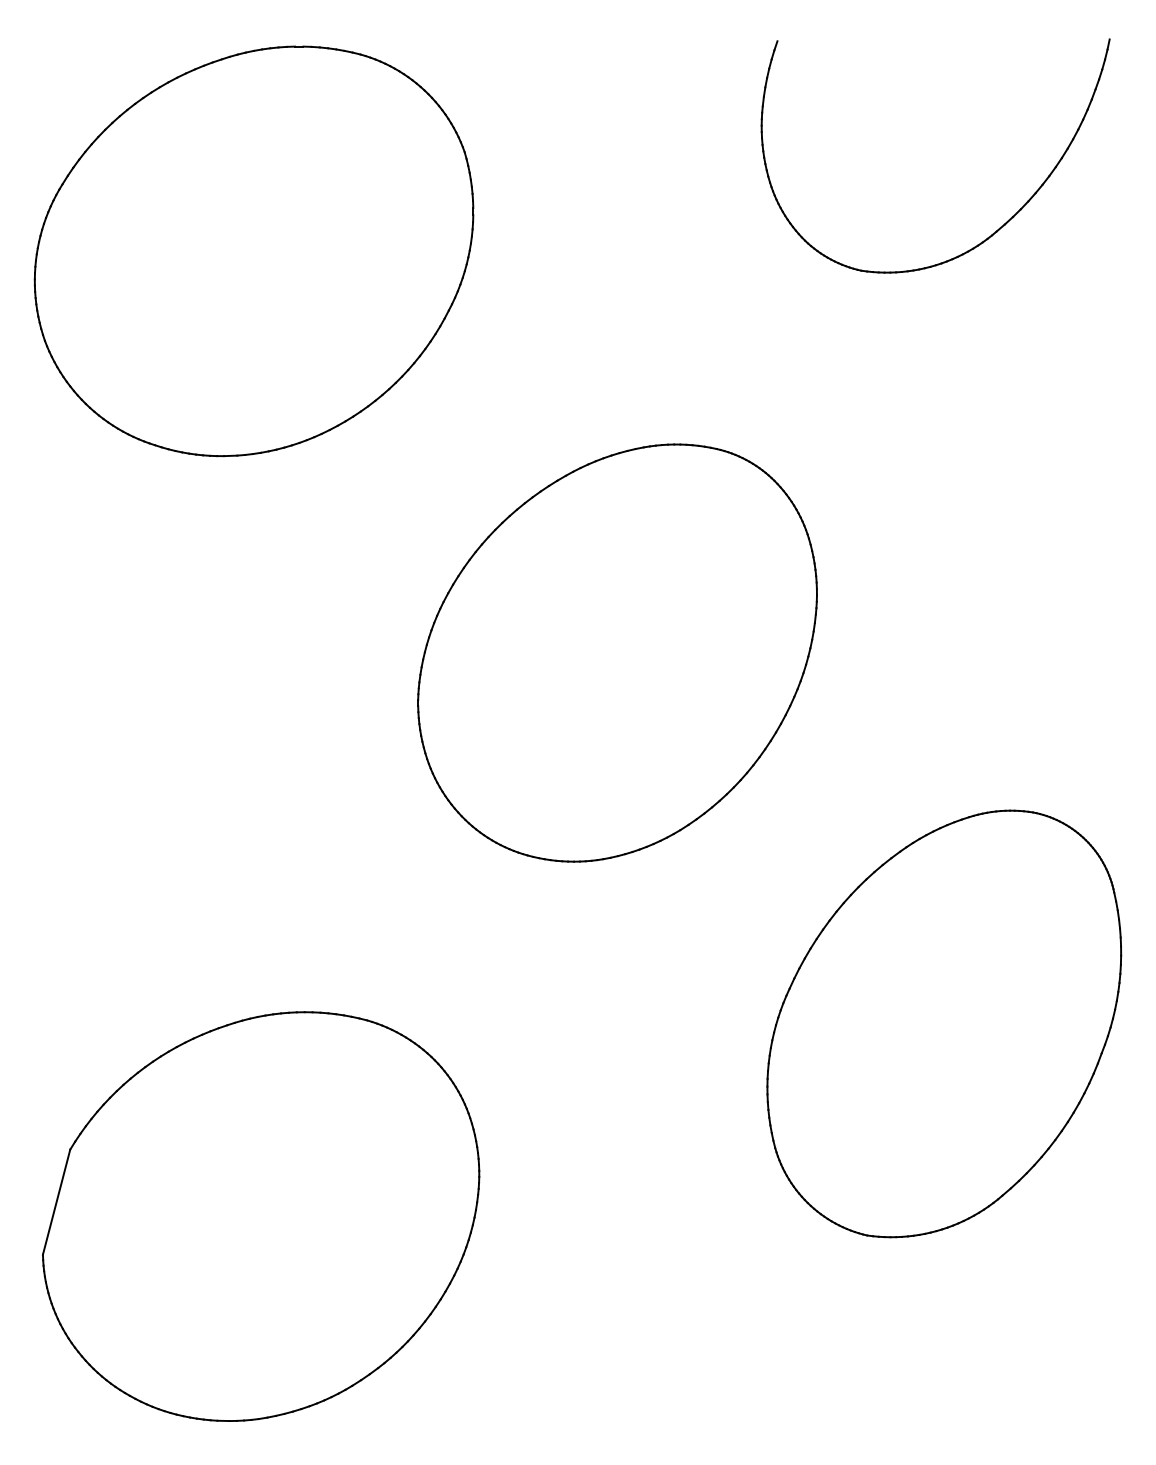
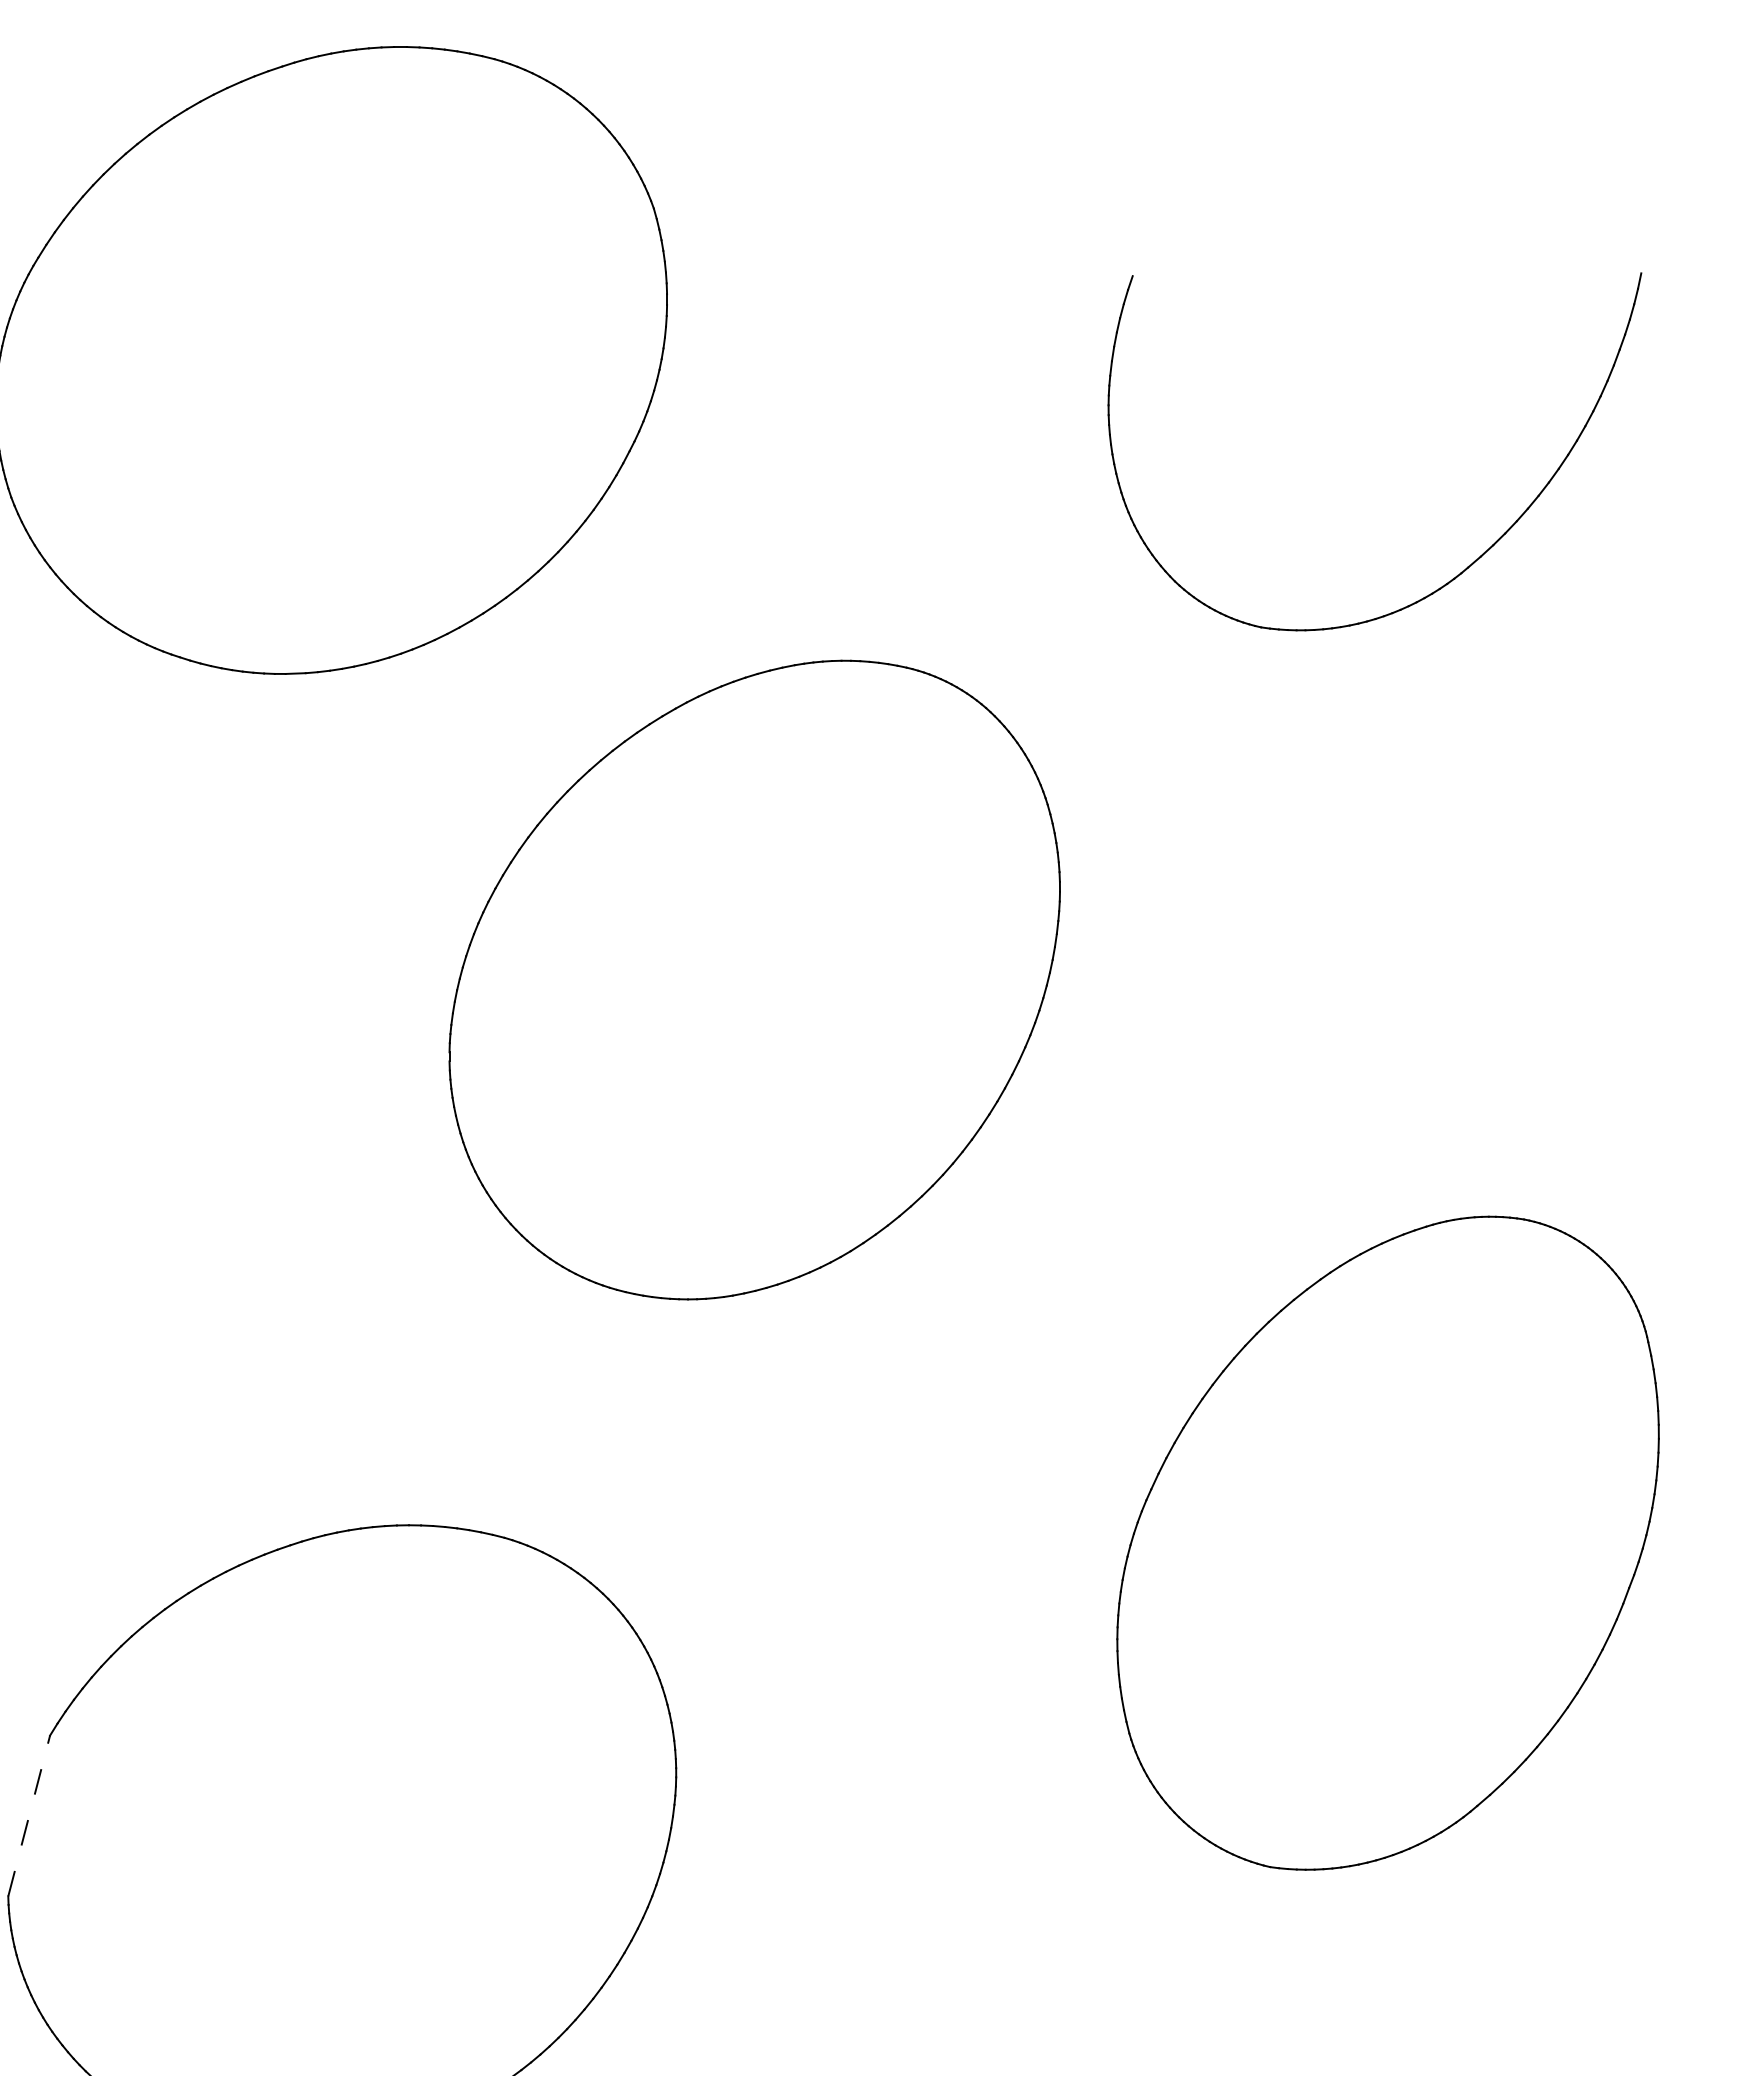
part: (1000, 226) -> (1474, 559), moved
part: (617, 652) -> (754, 979), moved
line: (56, 1201) -> (28, 1815), solid -> dashed

